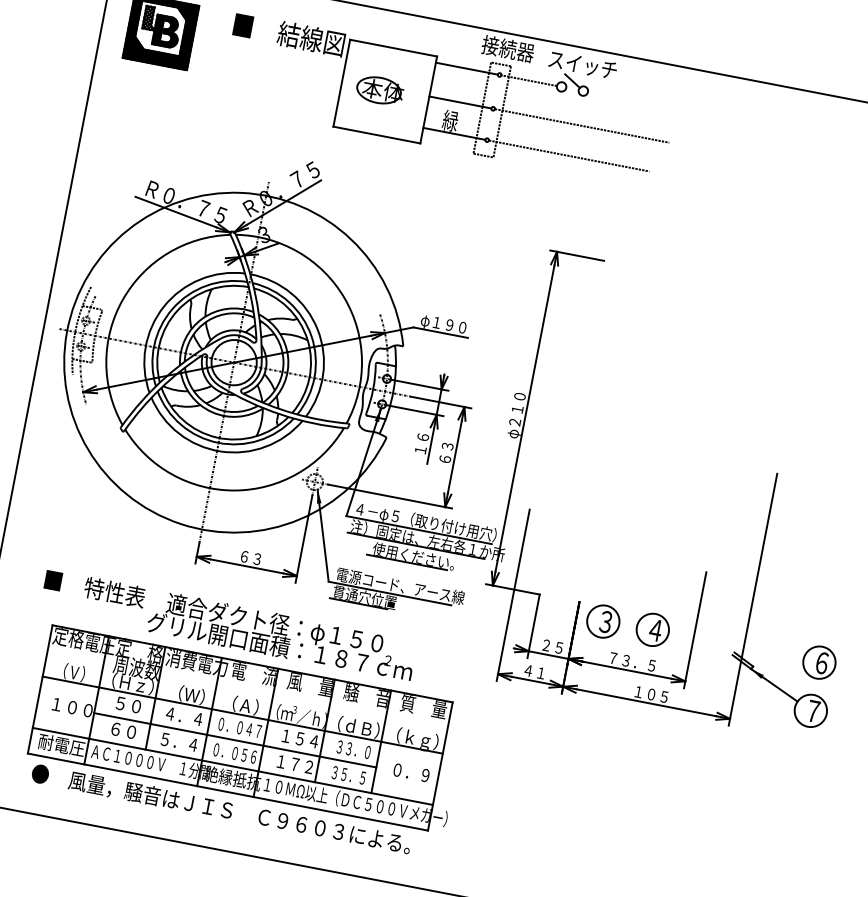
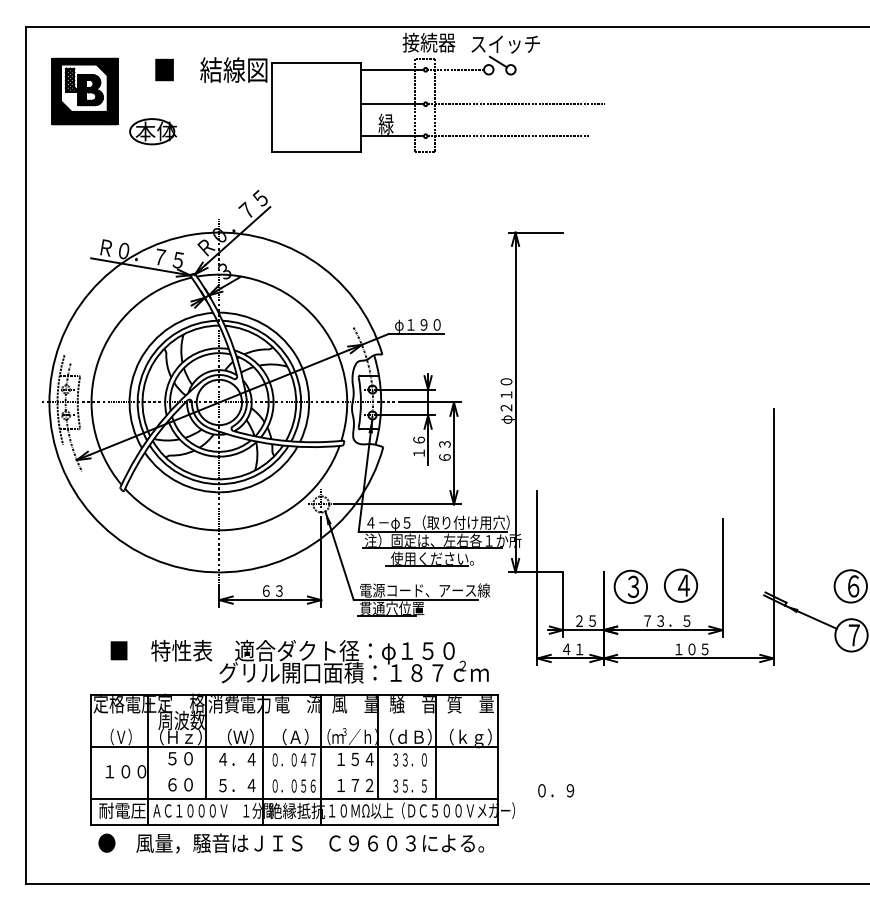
part: (379, 90) -> (152, 131), moved
text: (228, 625) -> (299, 661), moved
line: (234, 740) -> (291, 773), removed
text: (411, 772) -> (556, 790), moved

